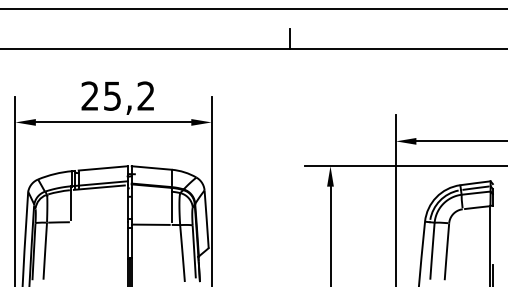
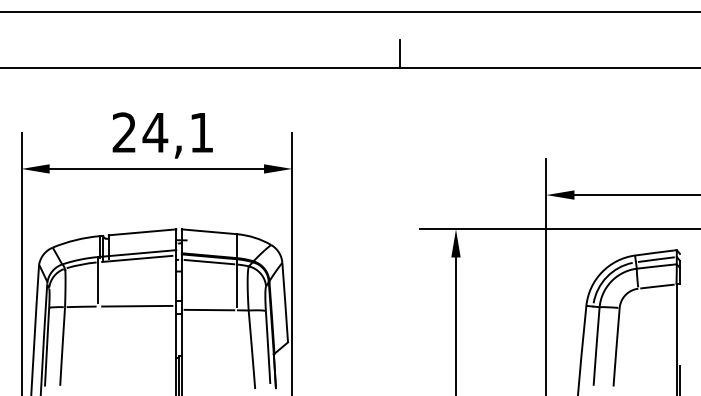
text: (128, 96) -> (177, 132), 25,2 -> 24,1
line: (151, 189) -> (209, 261), added
line: (99, 221) -> (137, 305), added

